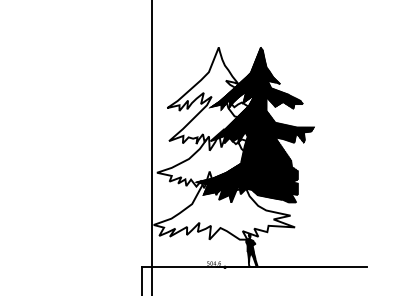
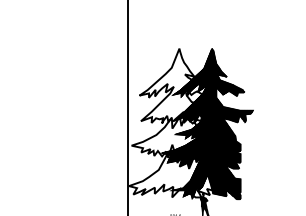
hatch: (228, 152) -> (186, 130), added
hatch: (252, 215) -> (205, 178), added

